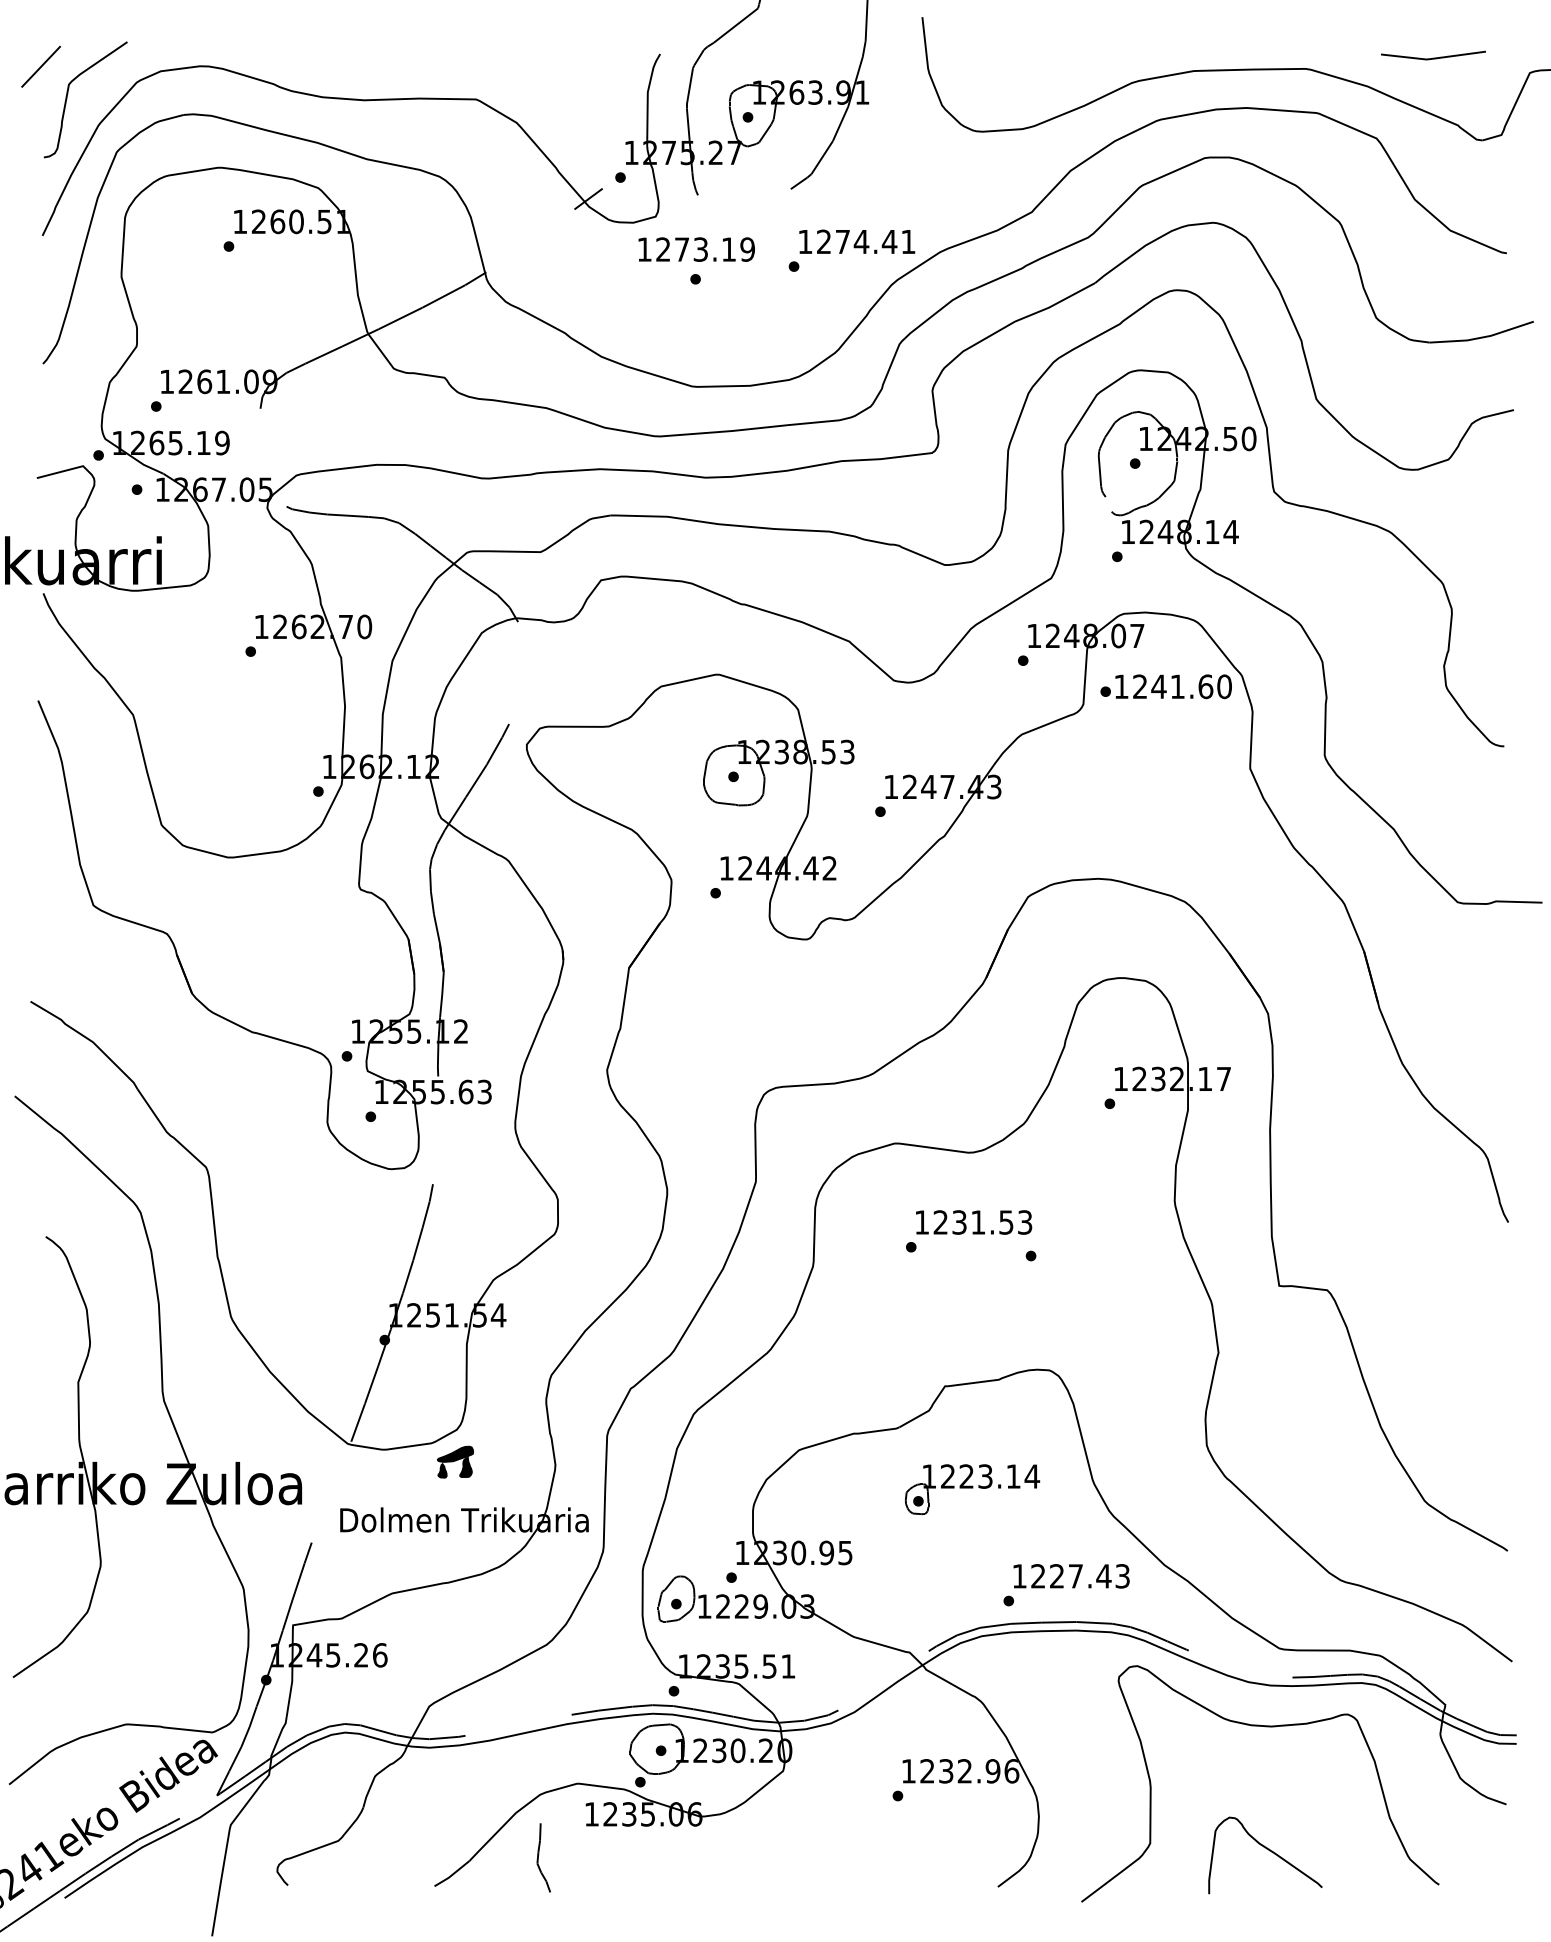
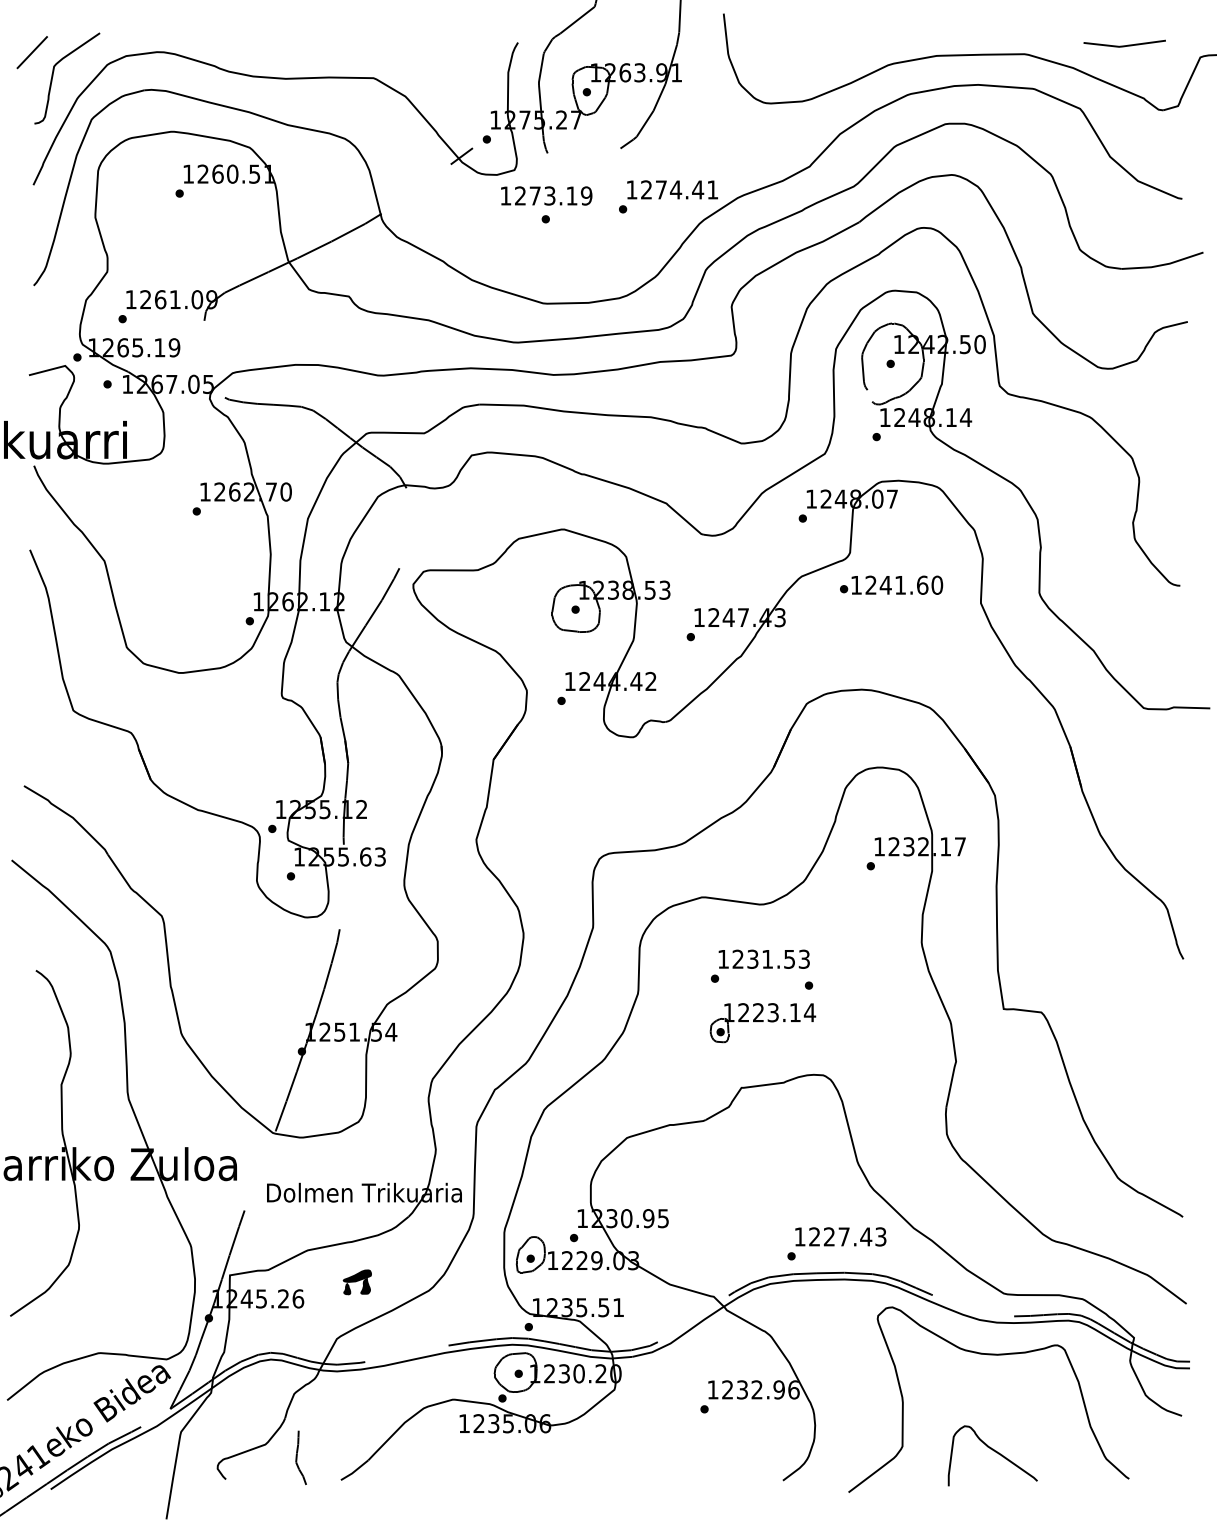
text: (1165, 686) -> (890, 585), moved
part: (455, 1461) -> (357, 1281), moved
part: (972, 1489) -> (763, 1022), moved
curve: (539, 1854) -> (297, 1455), moved

